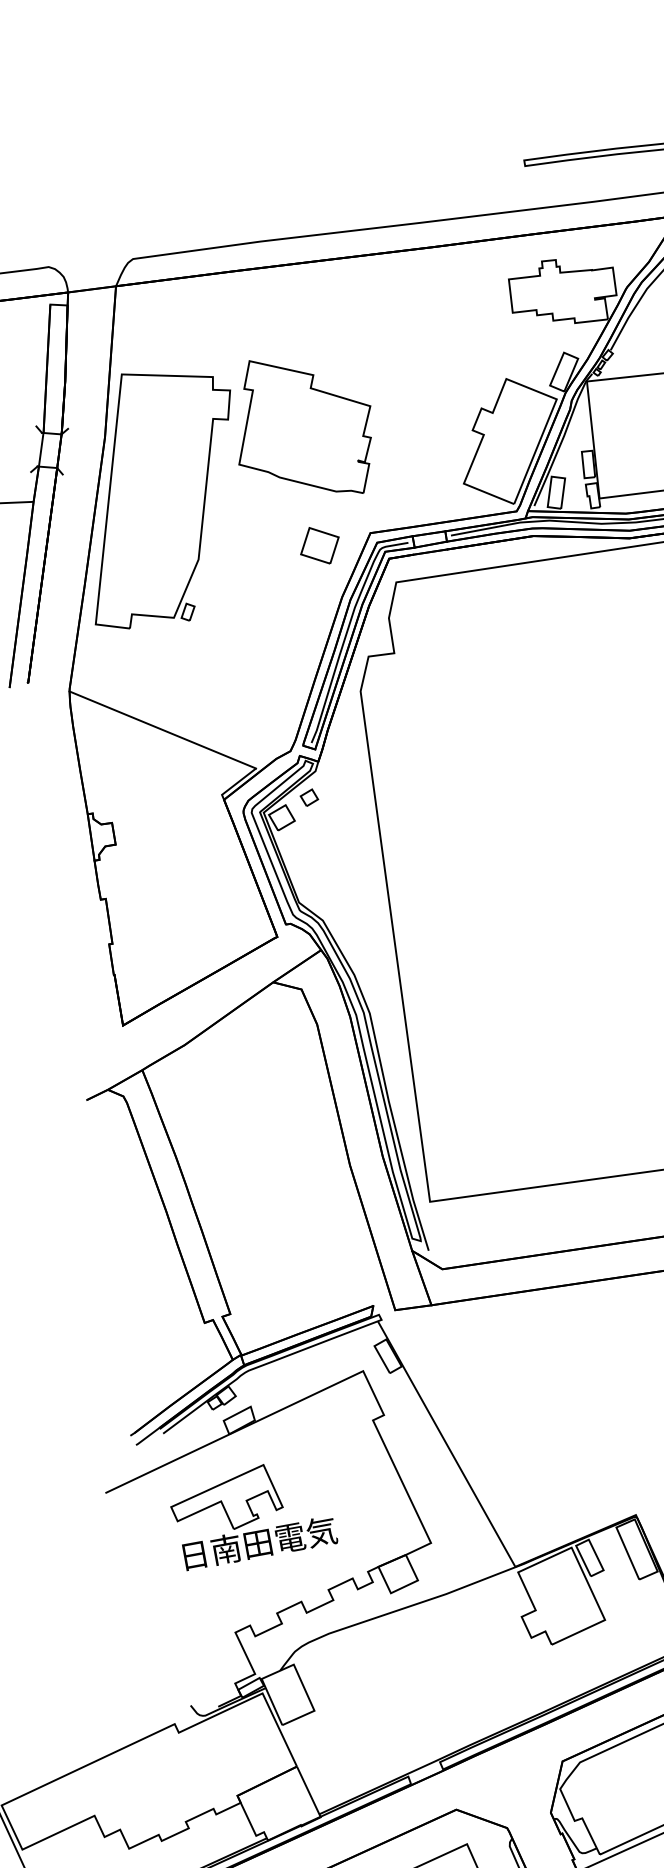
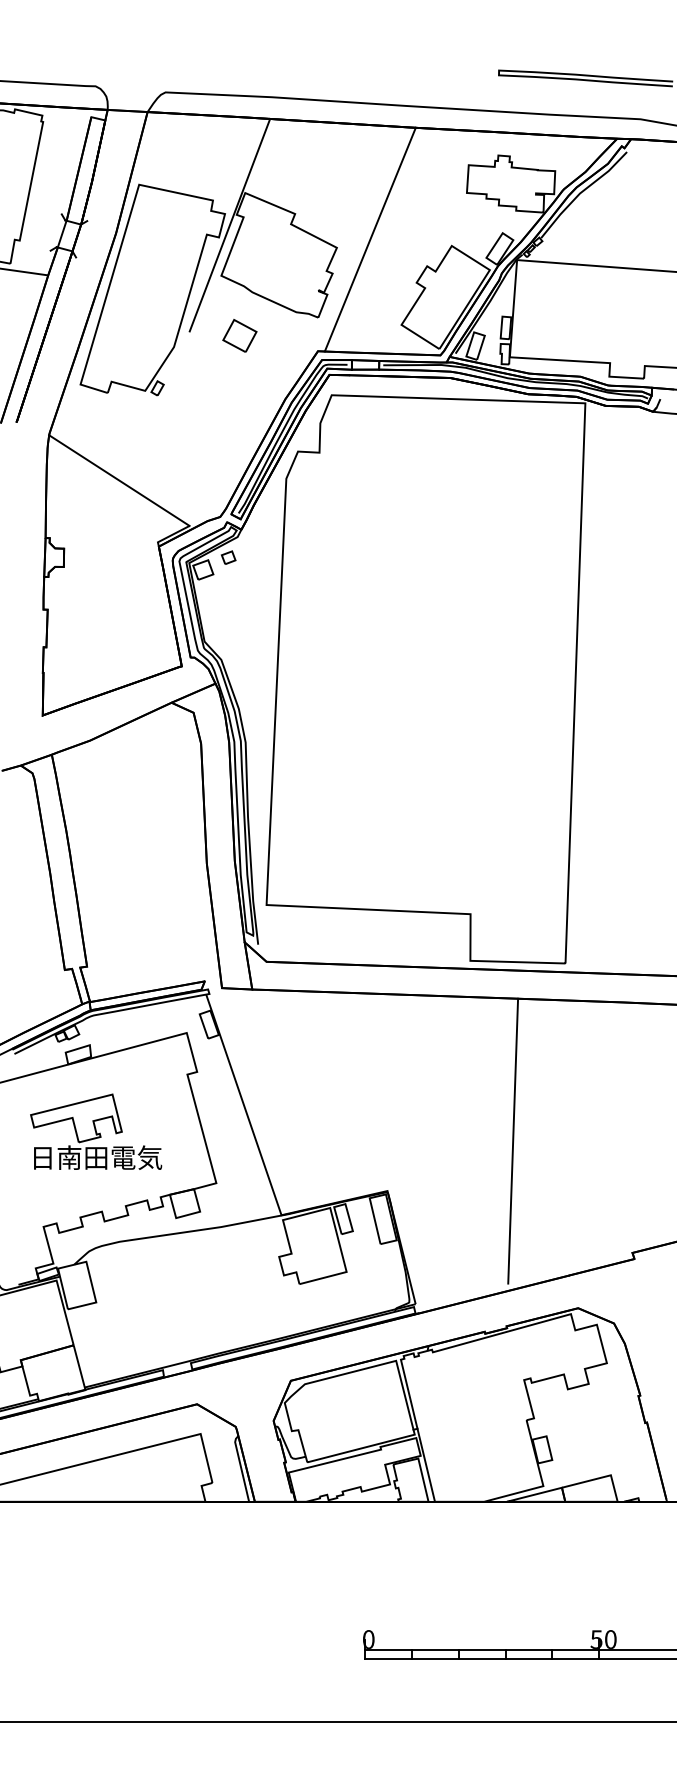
line: (407, 389) -> (369, 239), added
line: (237, 401) -> (229, 224), added
part: (319, 545) -> (239, 335), moved
part: (252, 1512) -> (96, 1131), moved

